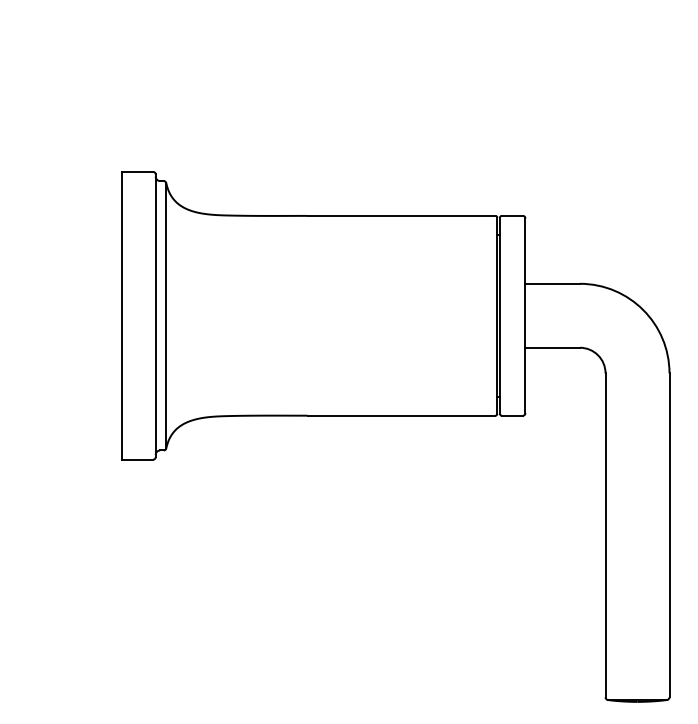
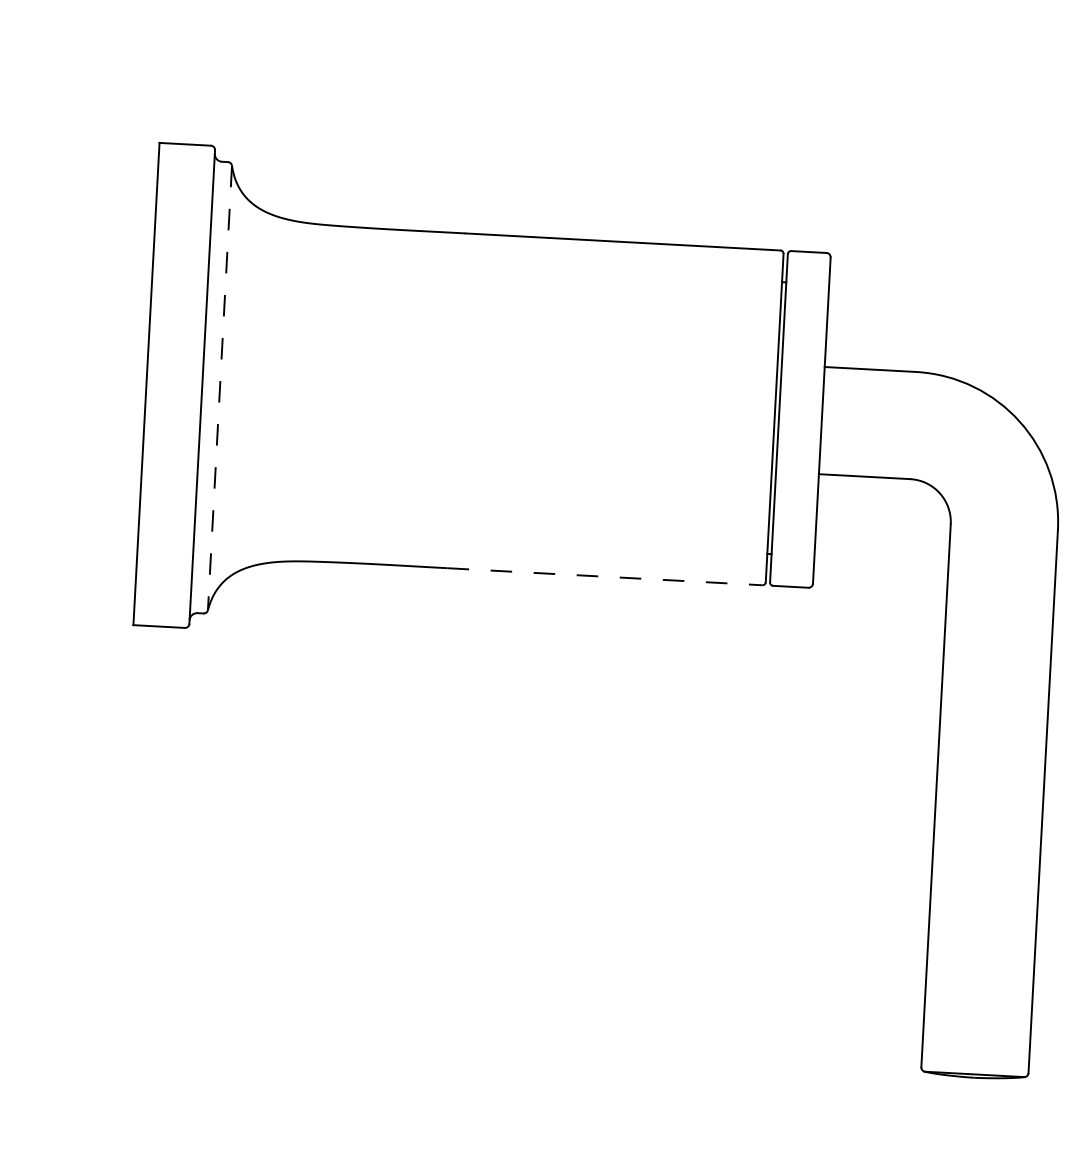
line: (166, 315) -> (220, 387), solid -> dashed
line: (401, 415) -> (605, 576), solid -> dashed

